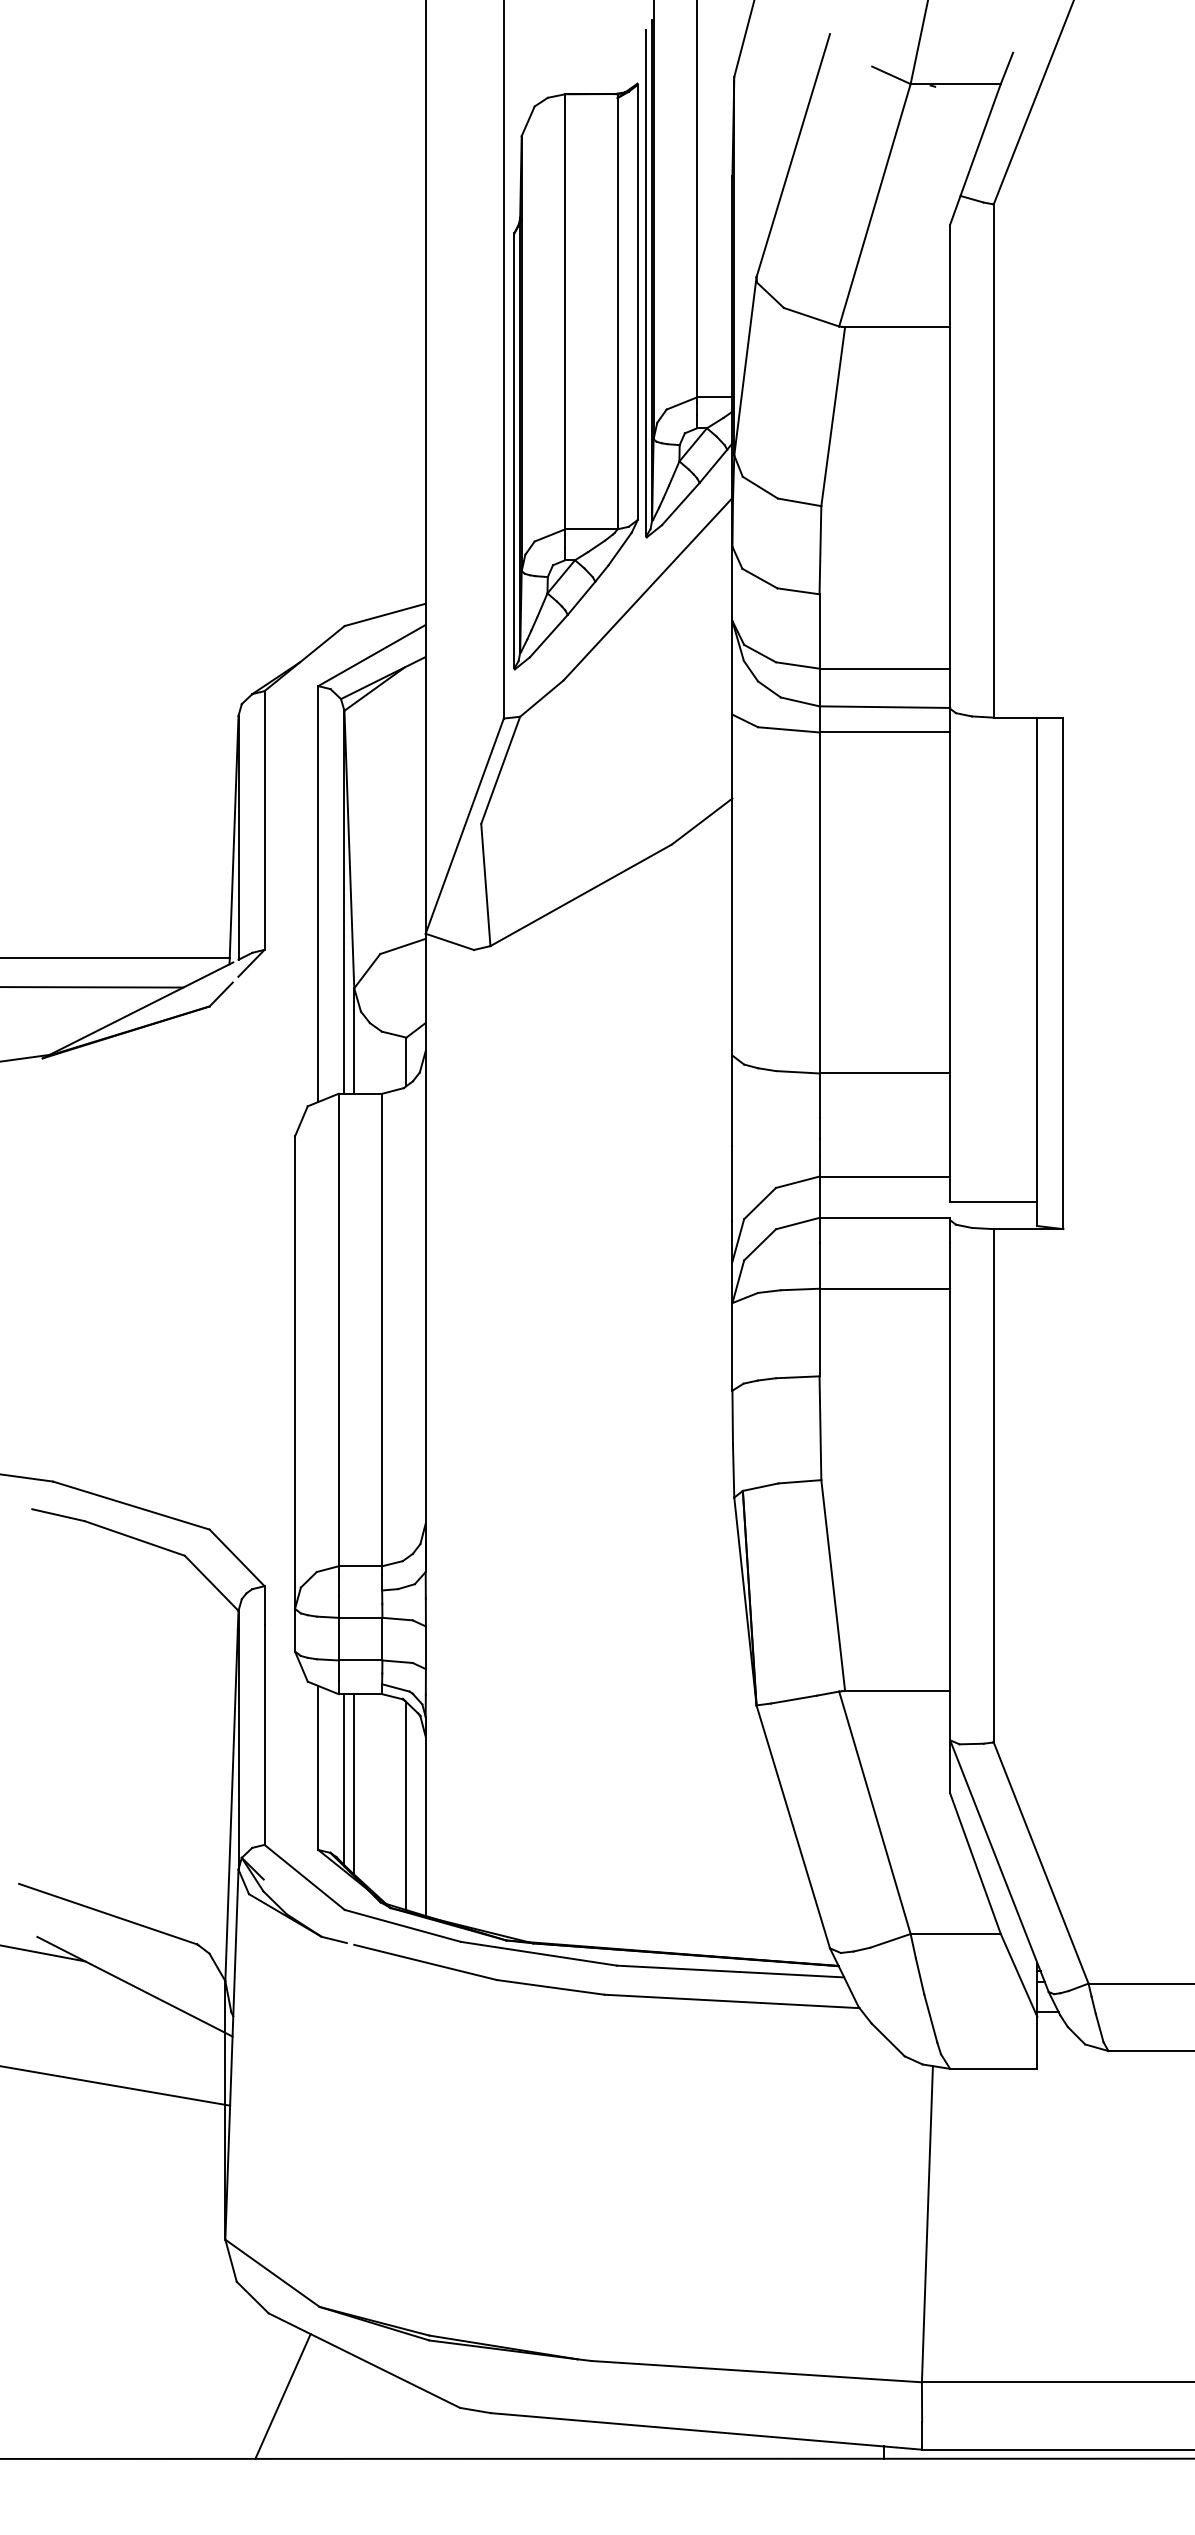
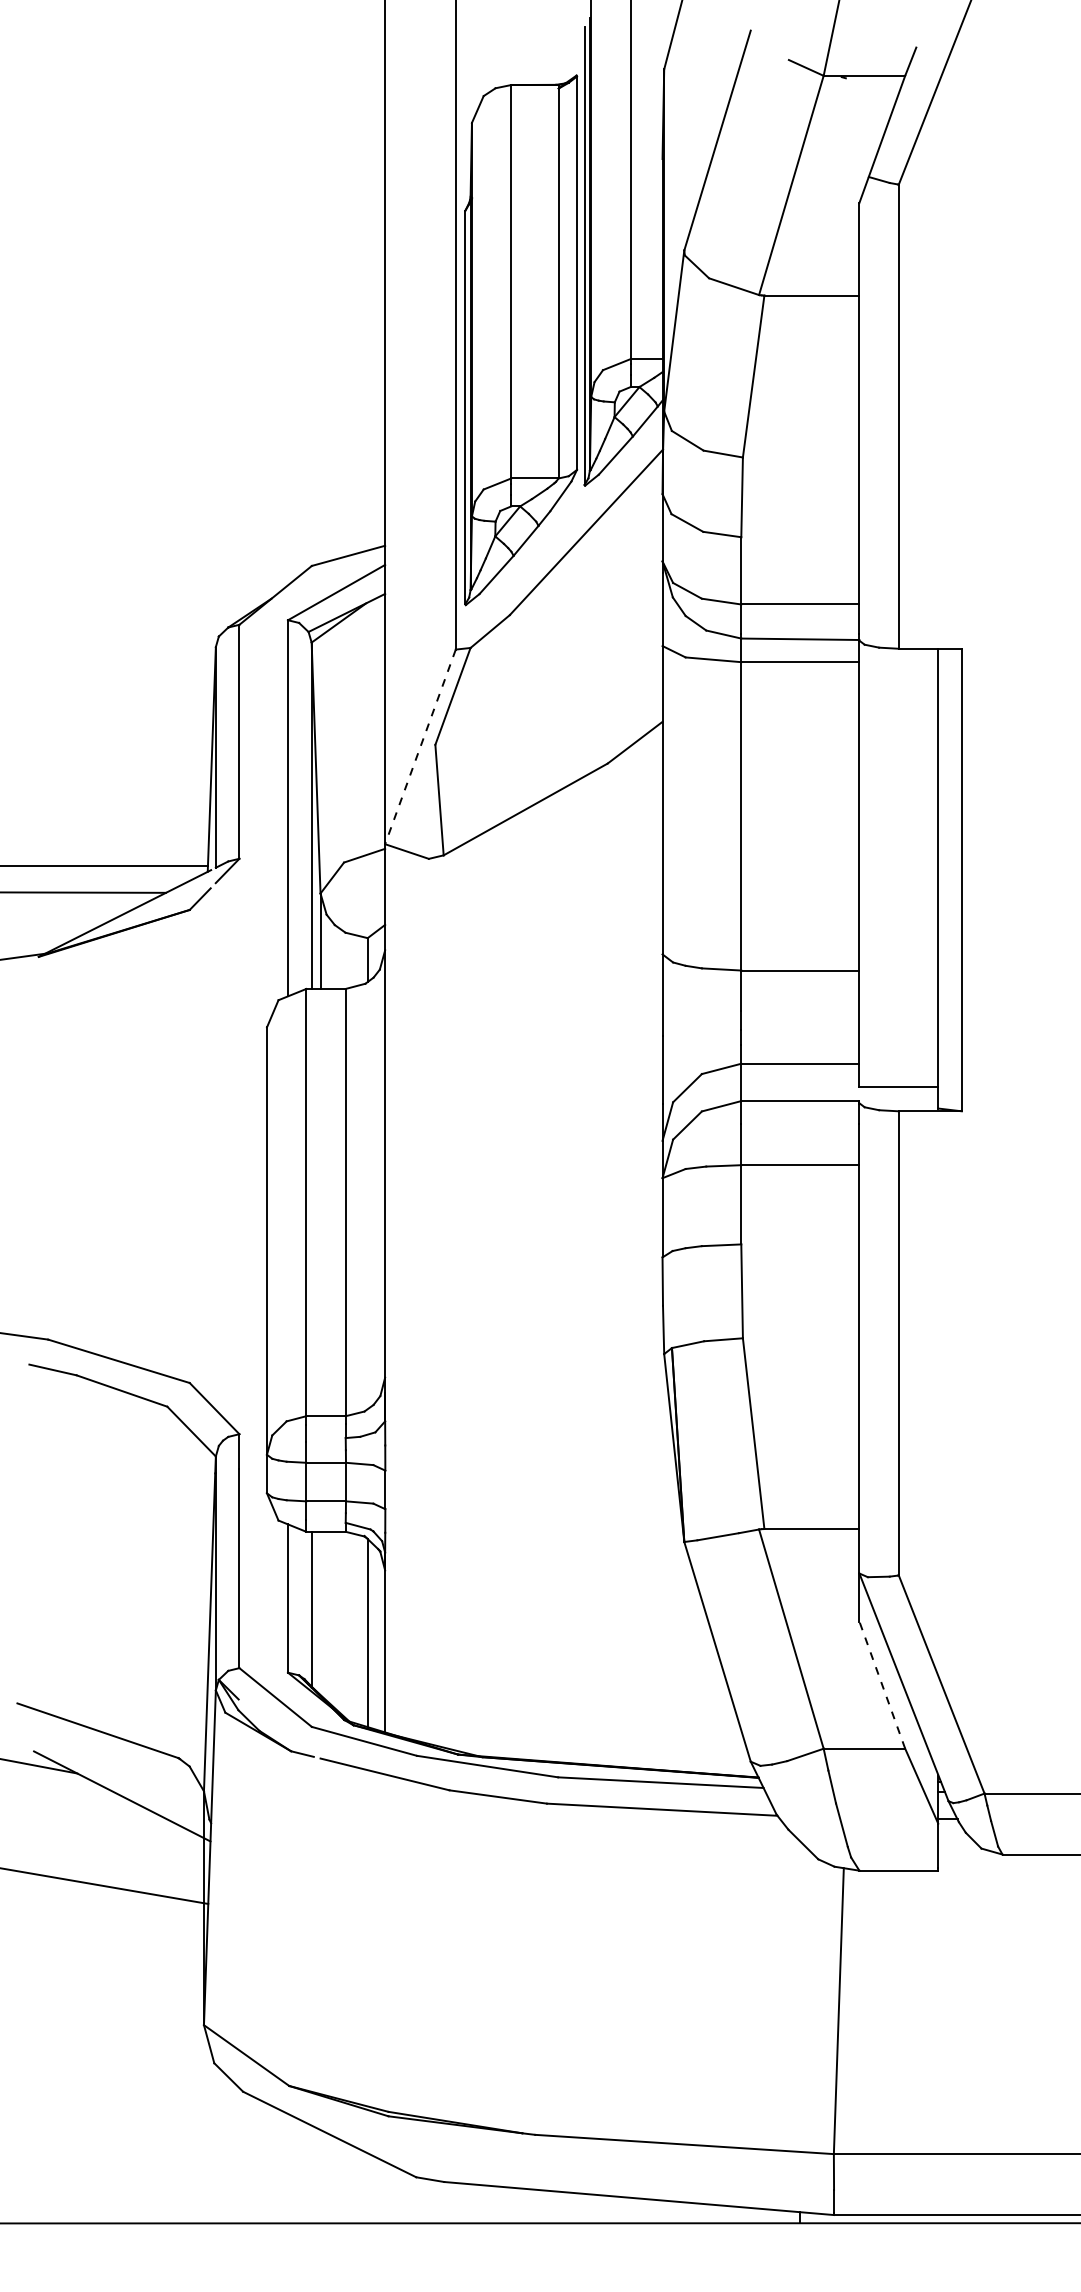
line: (464, 826) -> (420, 747), solid -> dashed
line: (354, 1784) -> (320, 1613), removed
line: (975, 1863) -> (882, 1684), solid -> dashed
line: (282, 2396) -> (255, 2166), removed

